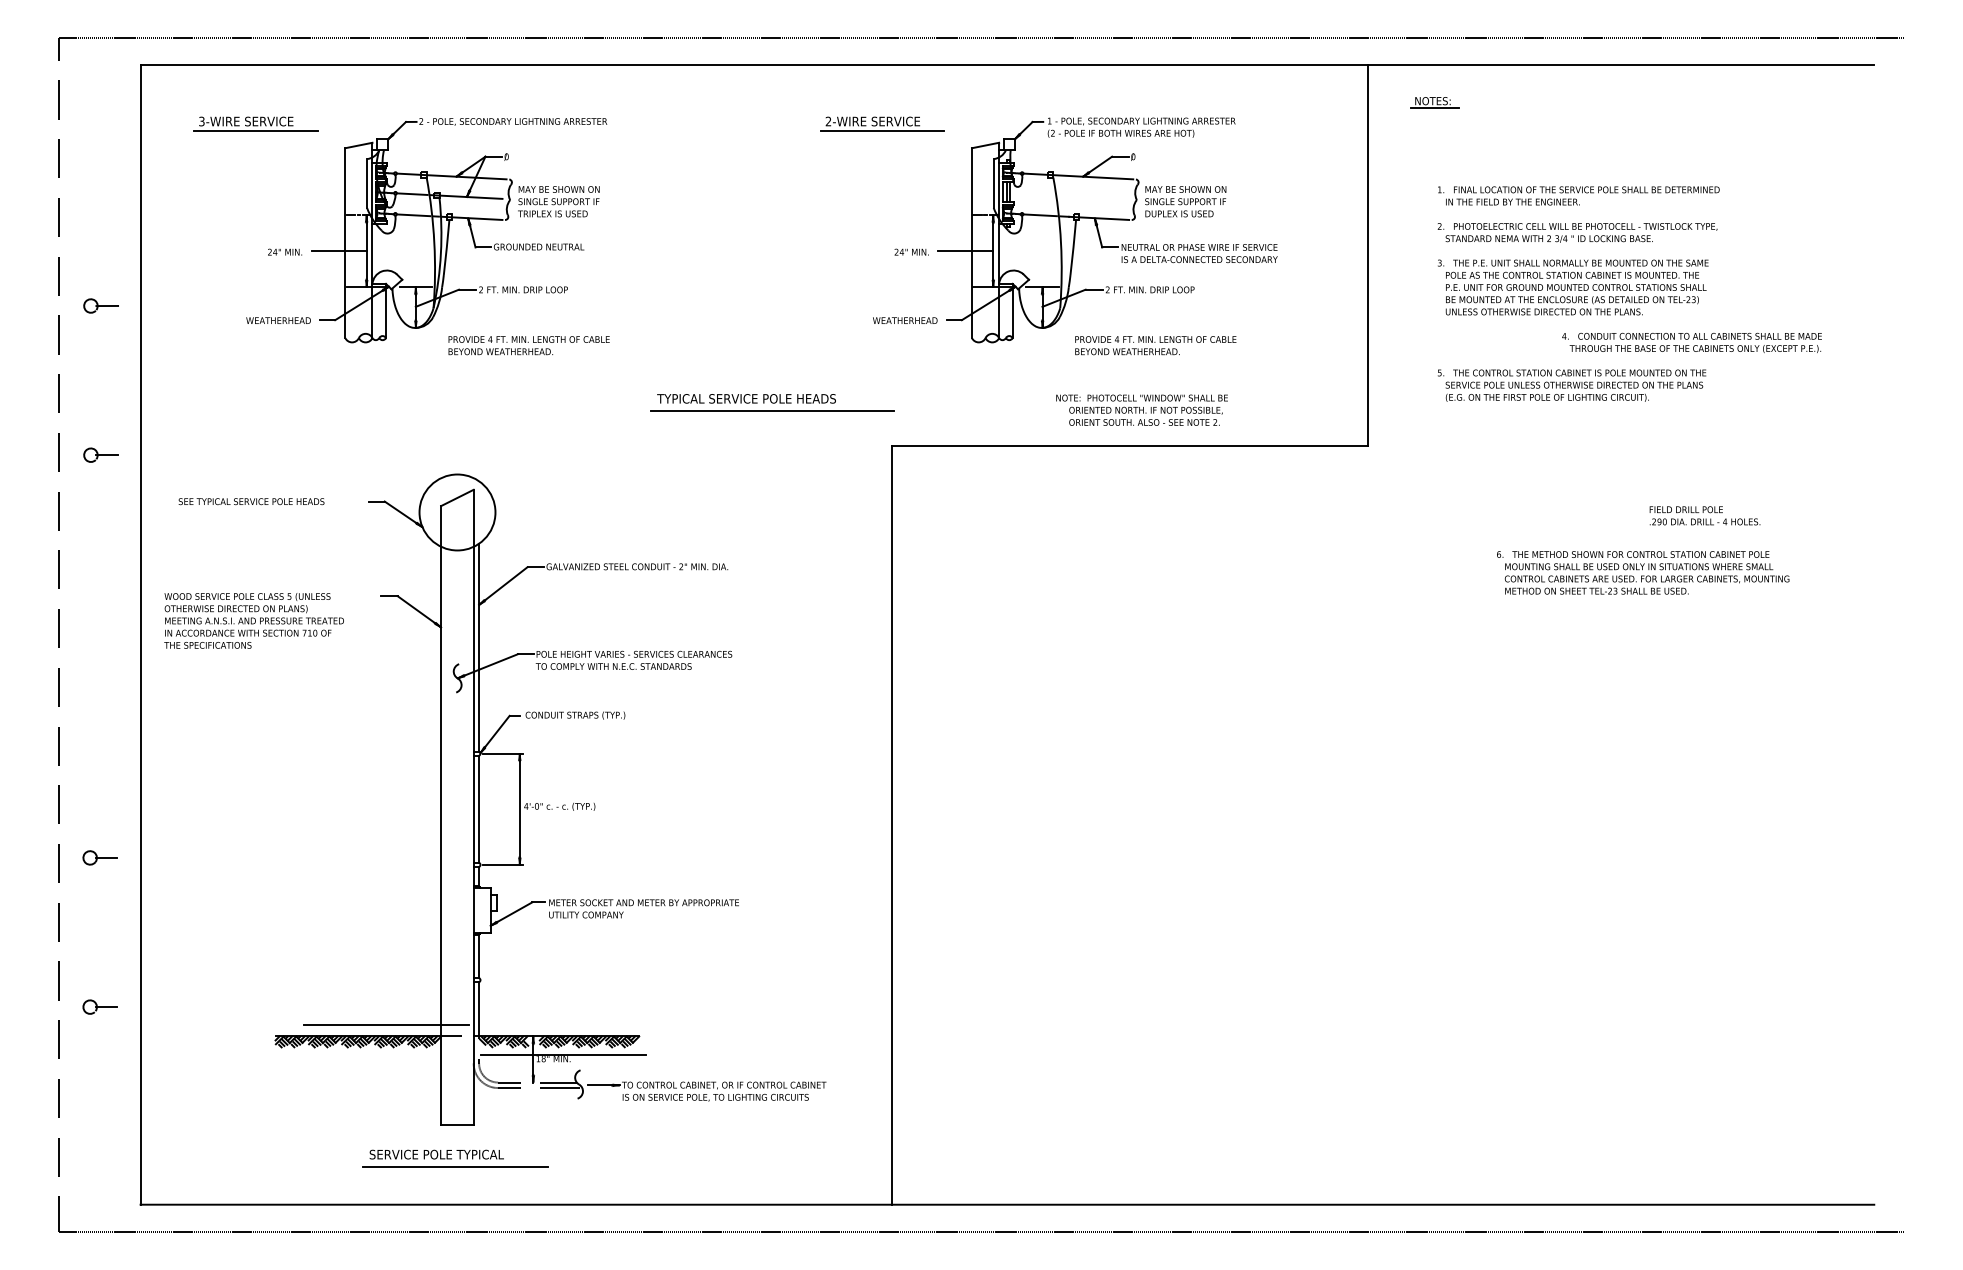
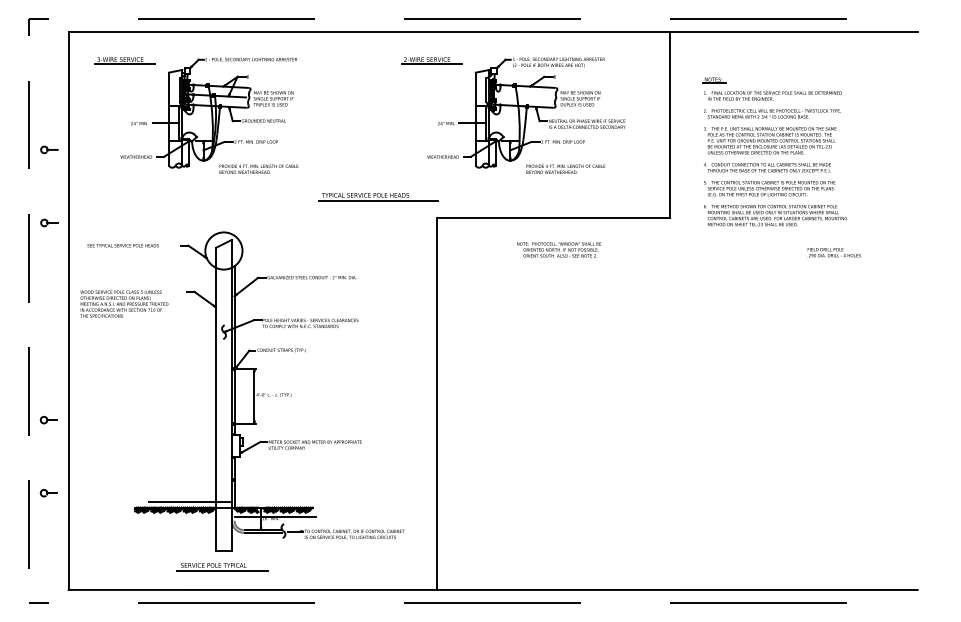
part: (1434, 102) -> (714, 80), moved
text: (1692, 341) -> (767, 167), moved
text: (1140, 409) -> (558, 249), moved
text: (1643, 572) -> (775, 215), moved

